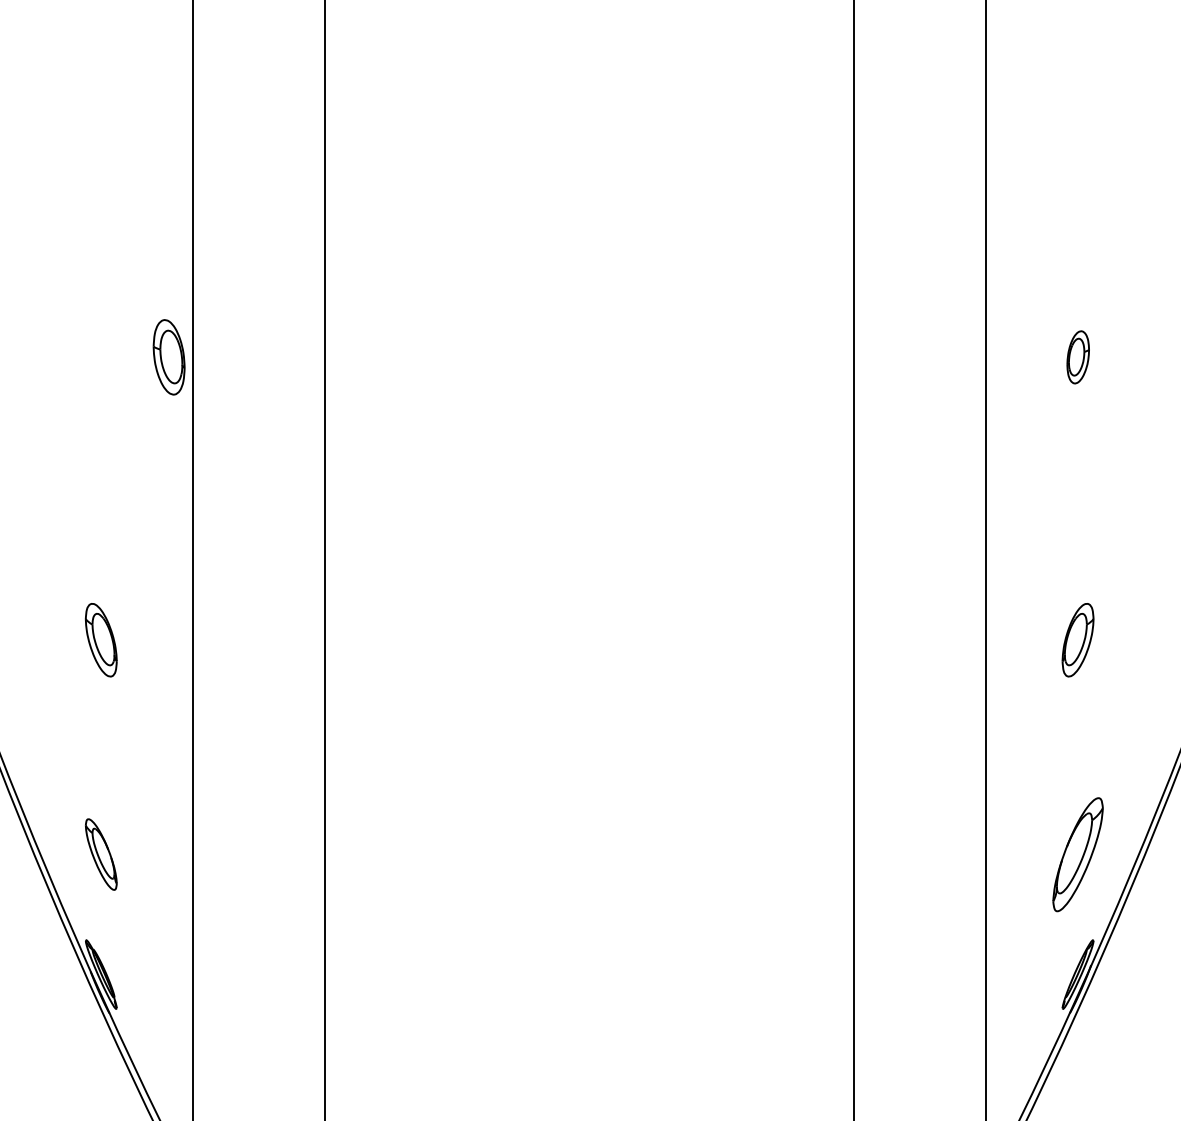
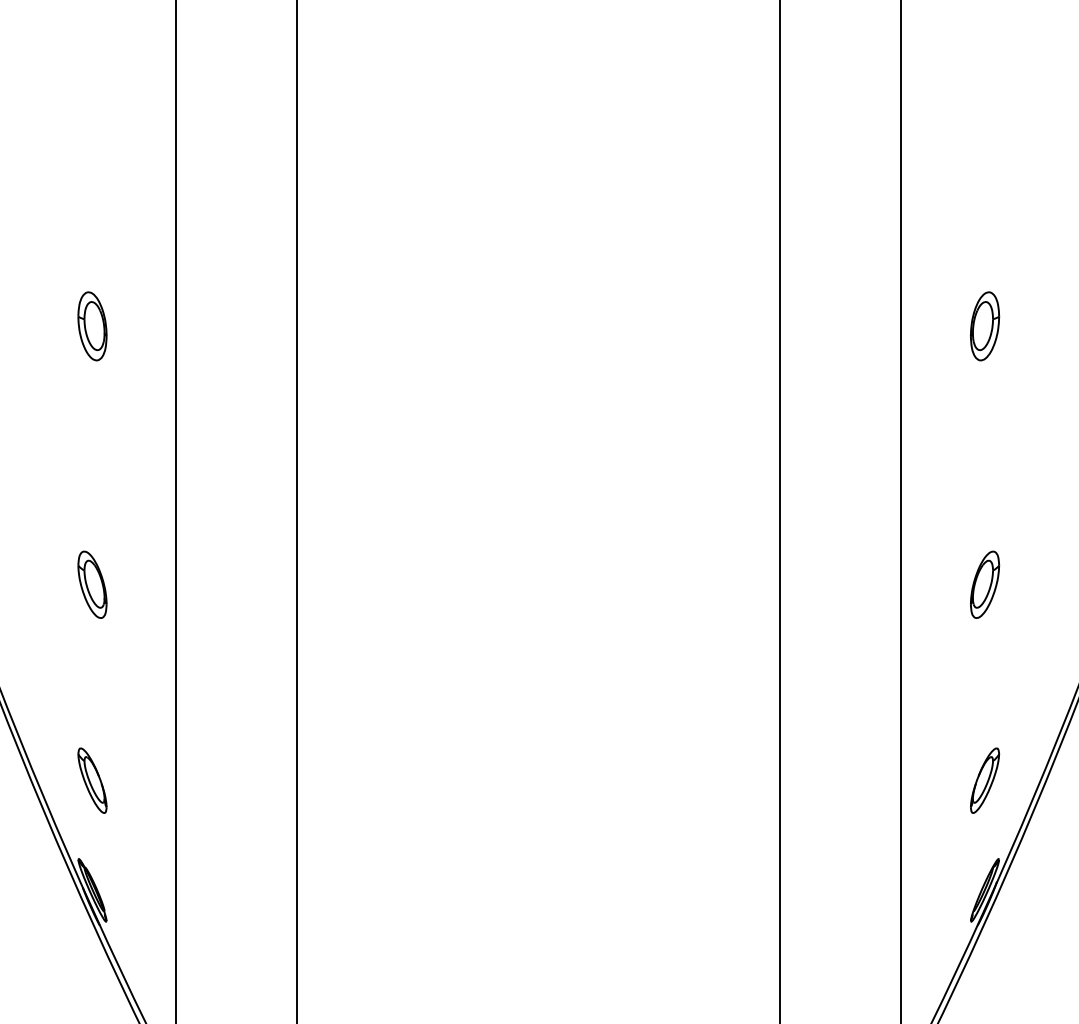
part: (169, 357) -> (92, 326), moved
part: (1078, 357) -> (985, 326), size x1.43
part: (1077, 854) -> (984, 780), size x0.62

